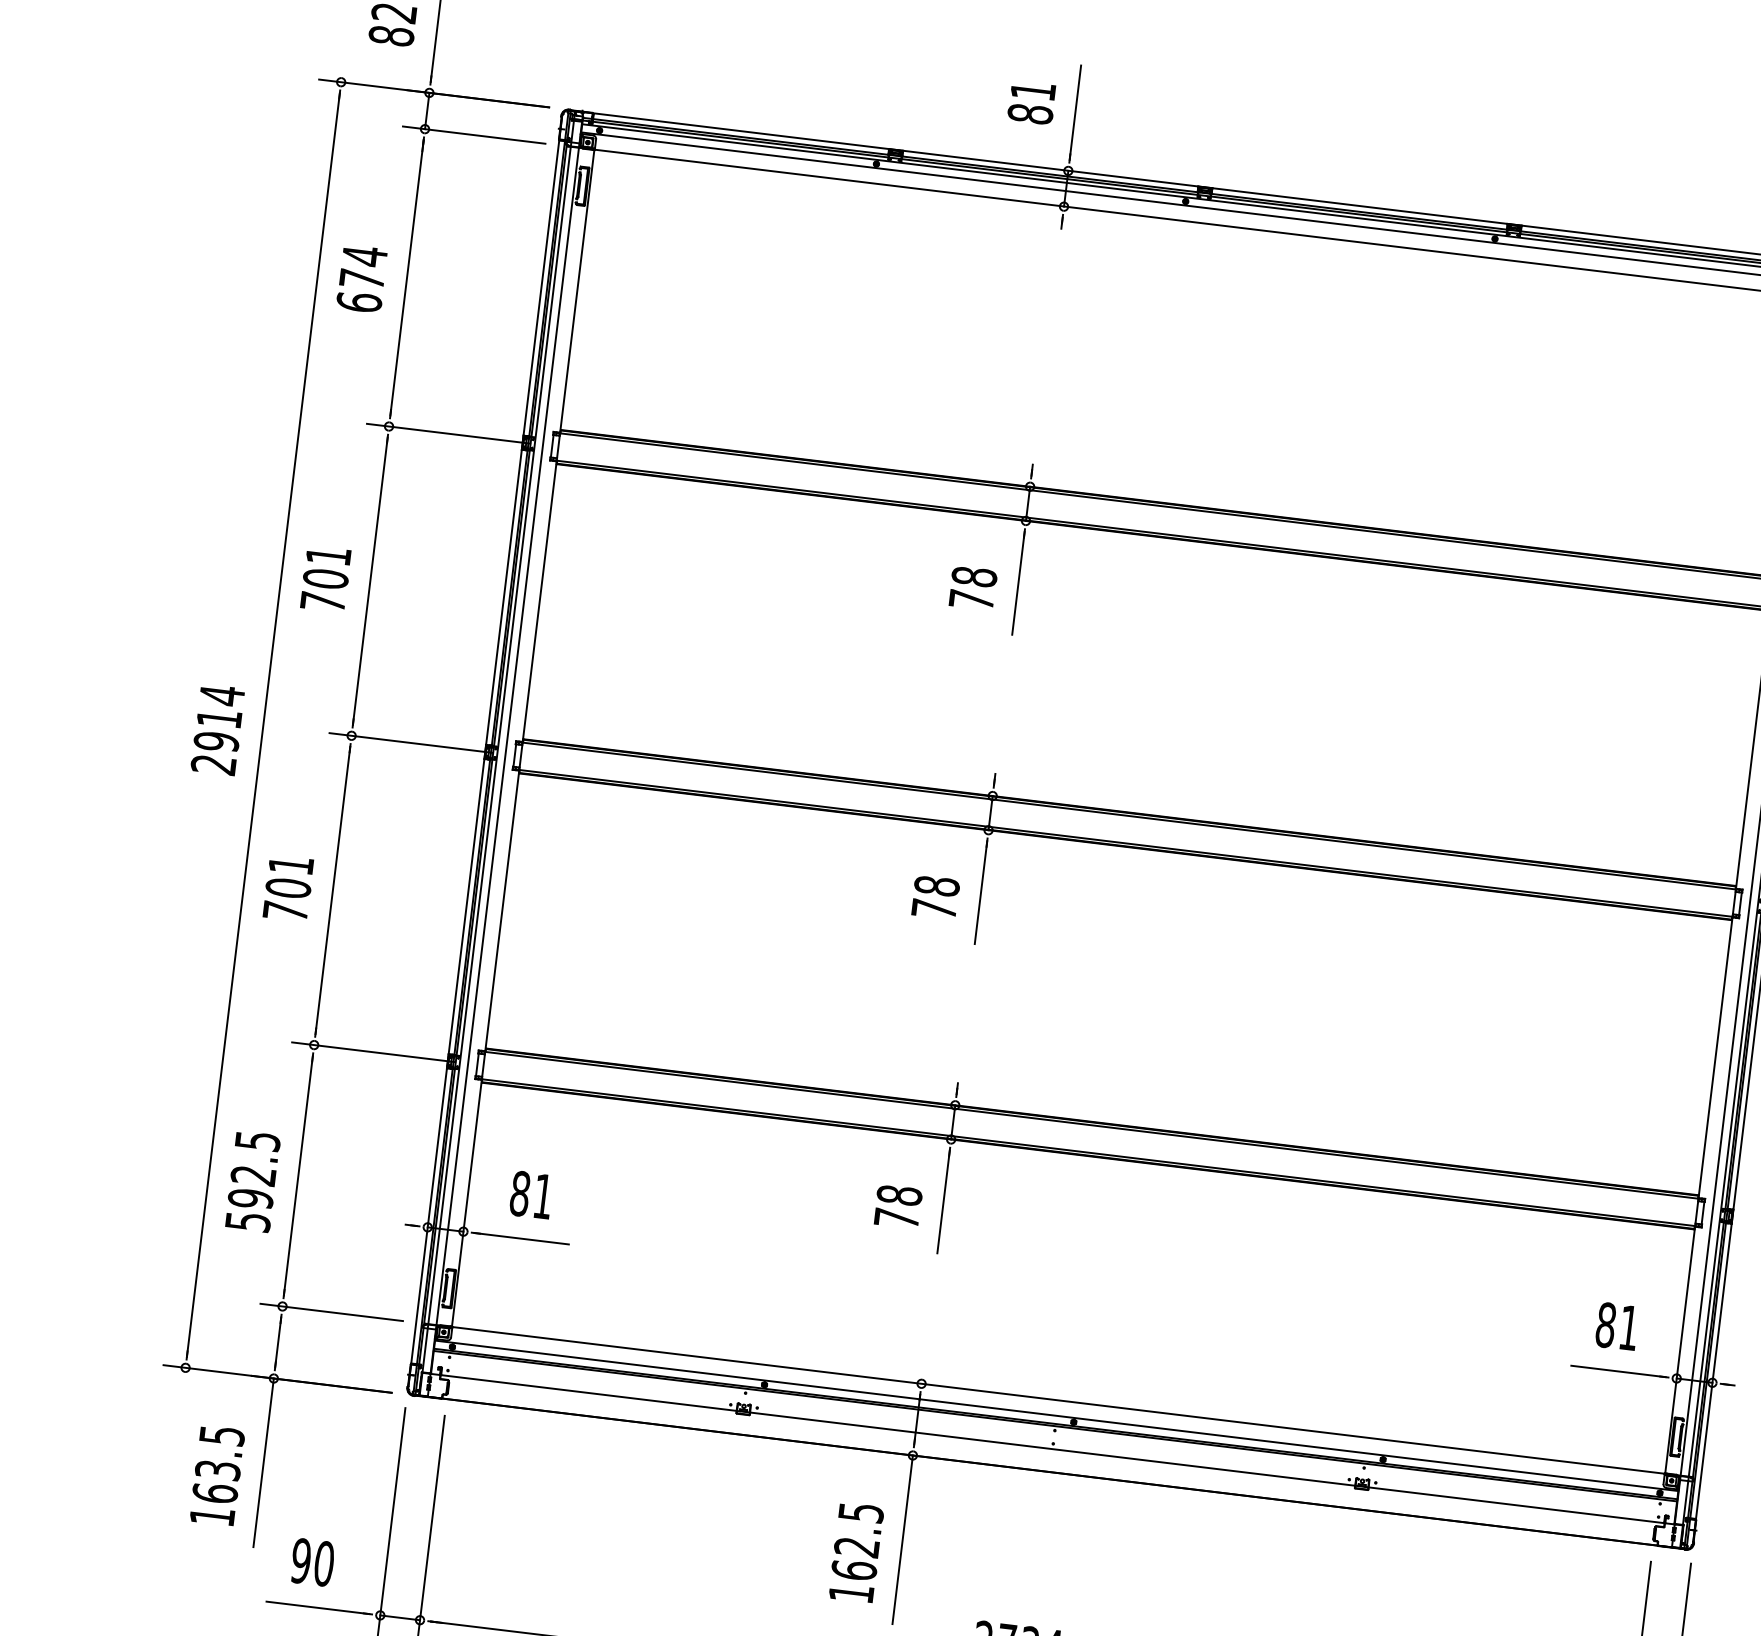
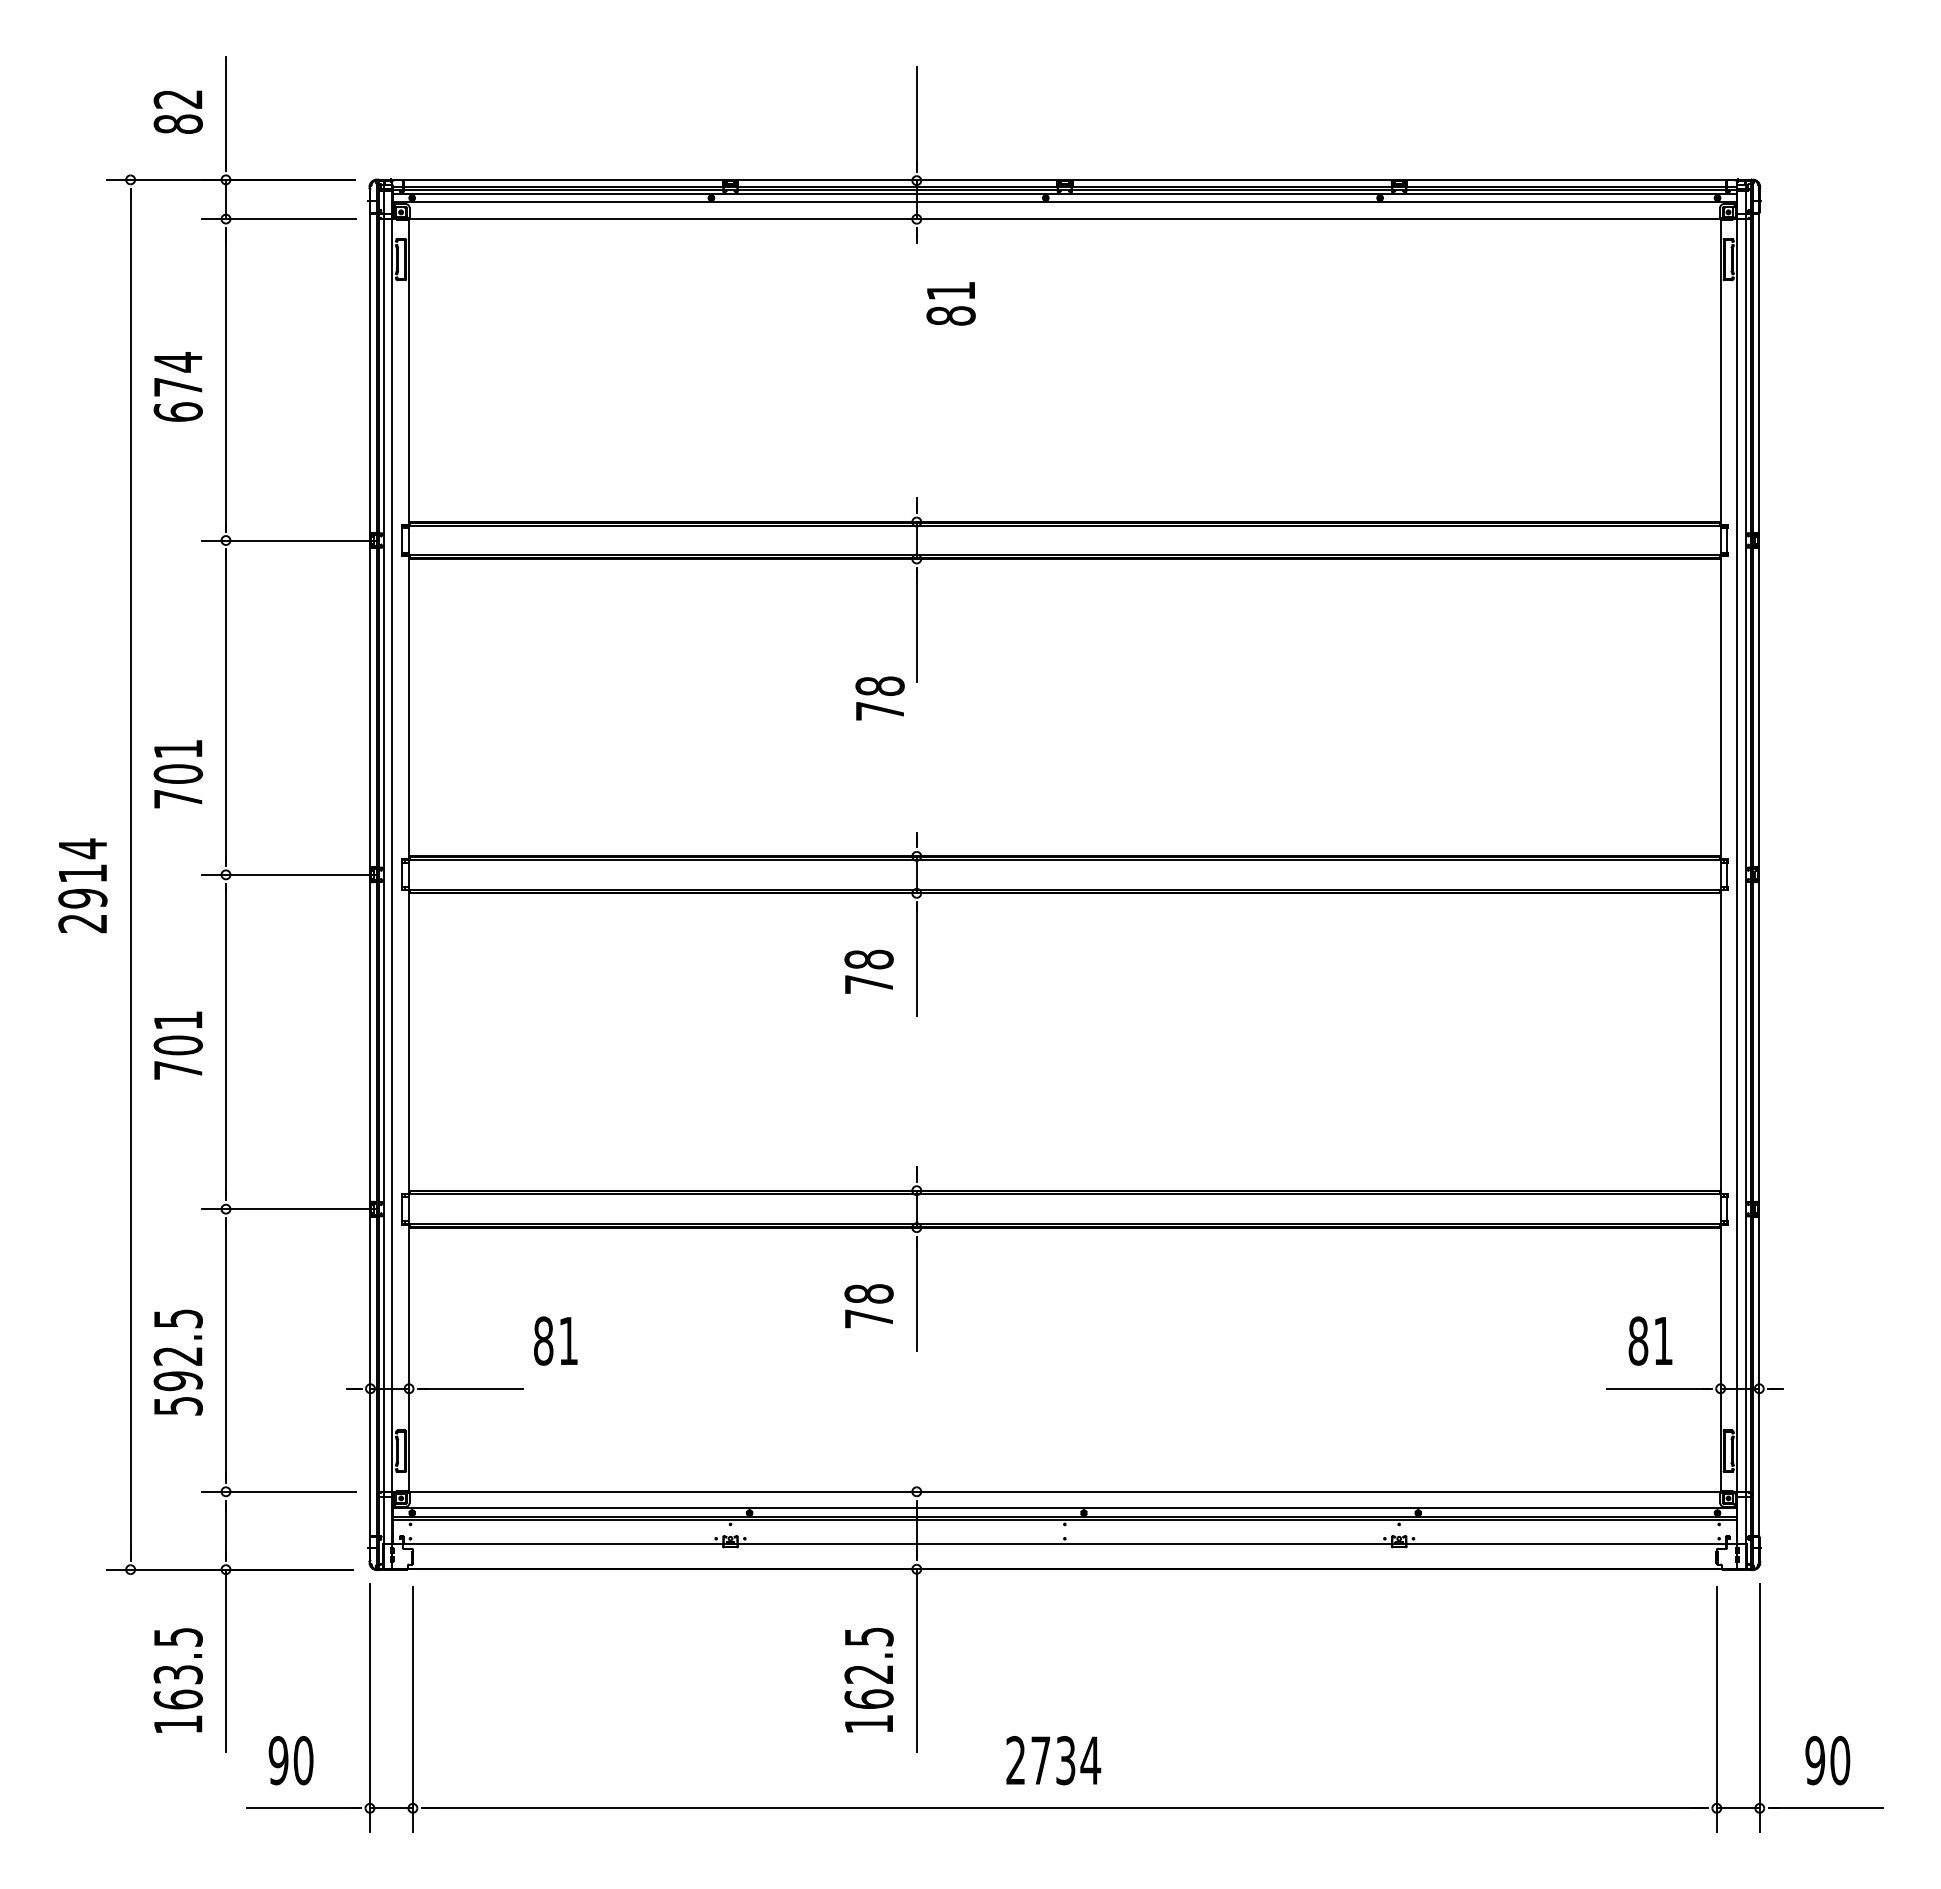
text: (1031, 102) -> (950, 303), moved
text: (325, 579) -> (177, 774), moved
text: (972, 588) -> (879, 698), moved
text: (531, 1194) -> (555, 1340), moved

